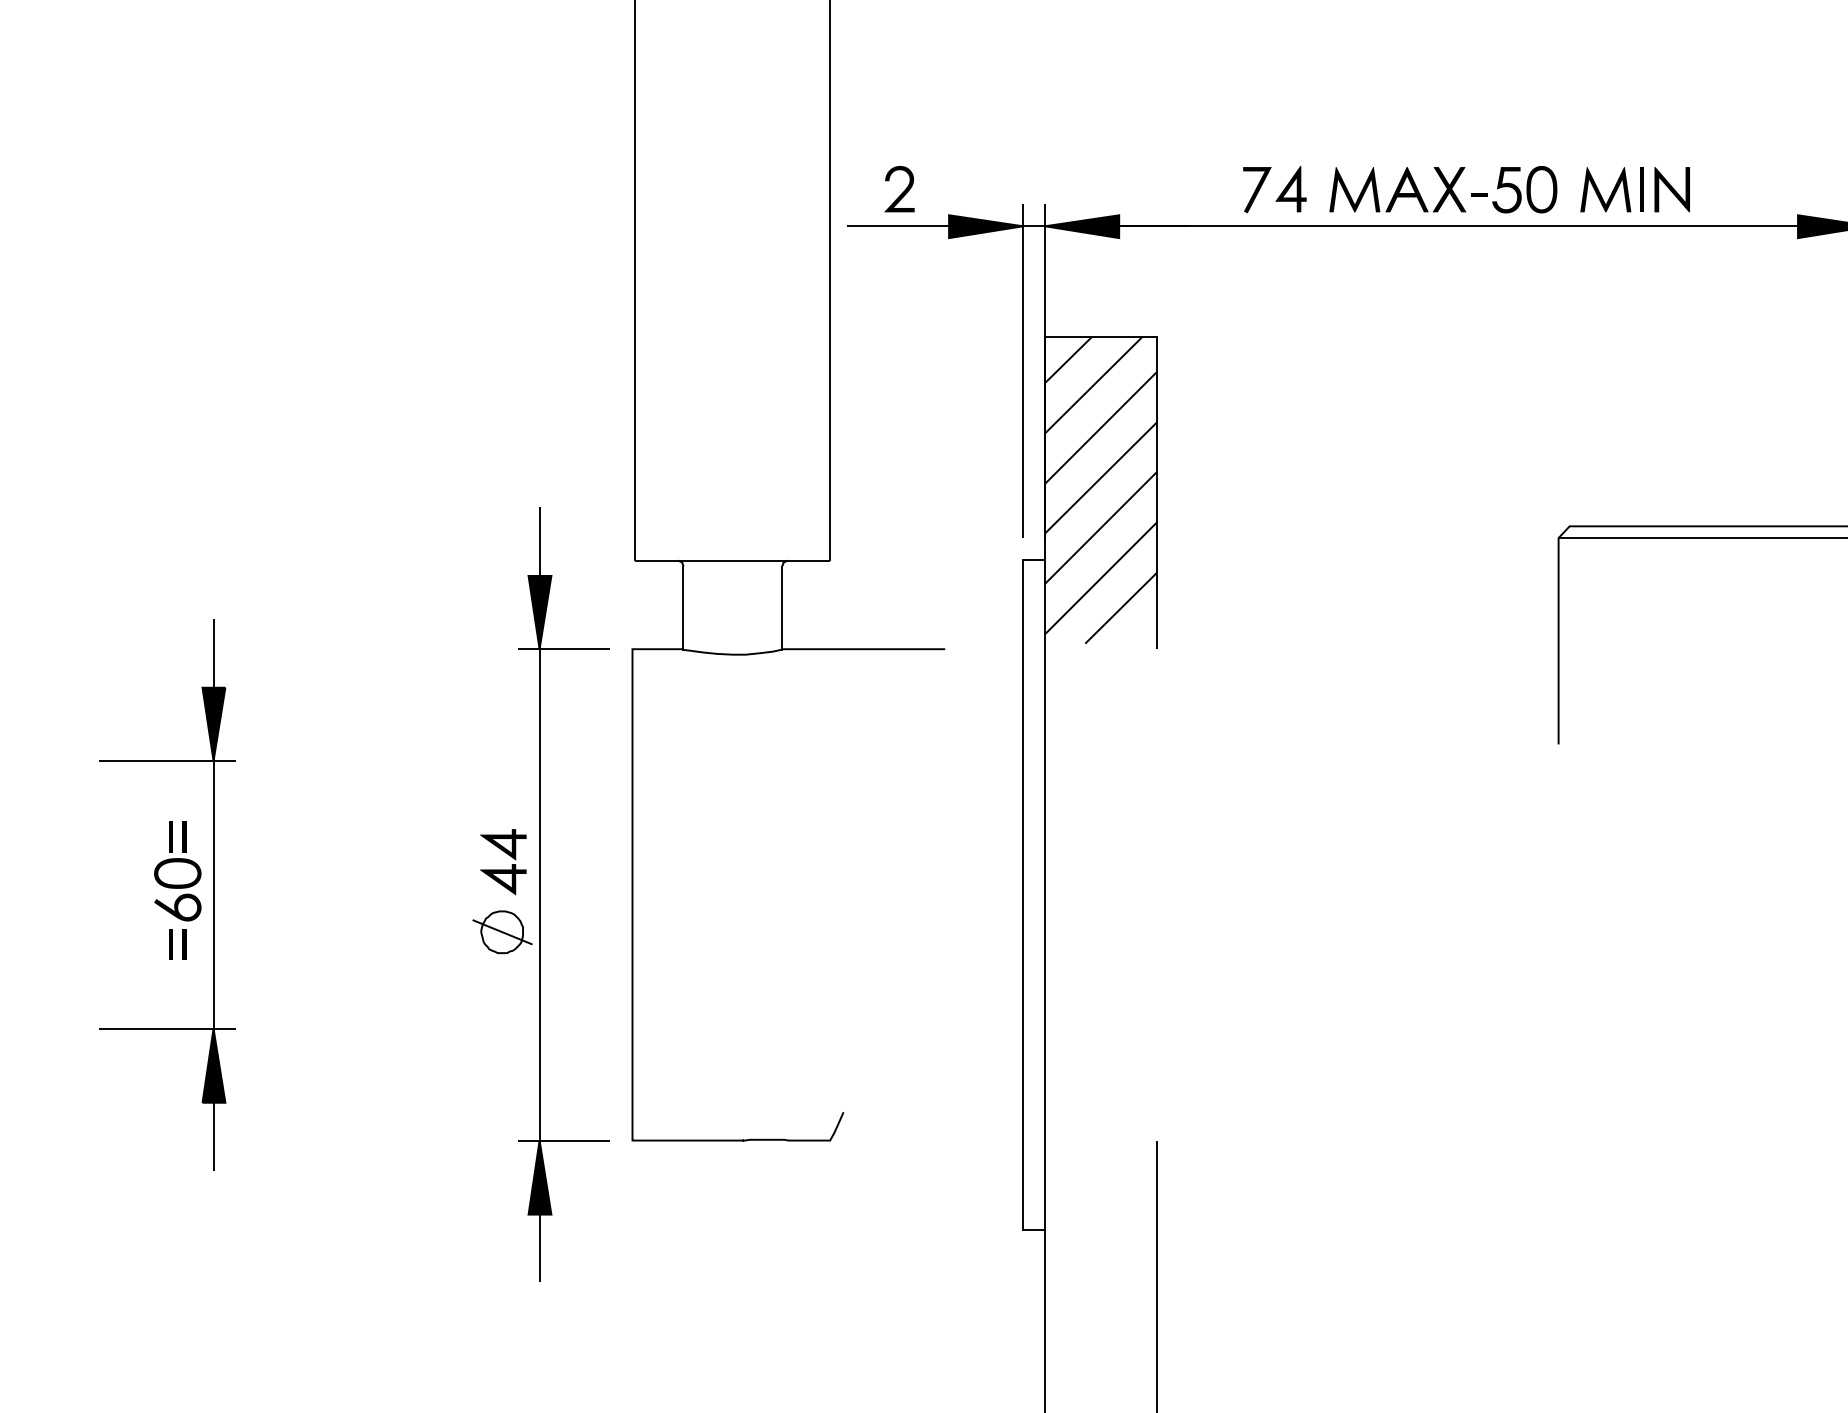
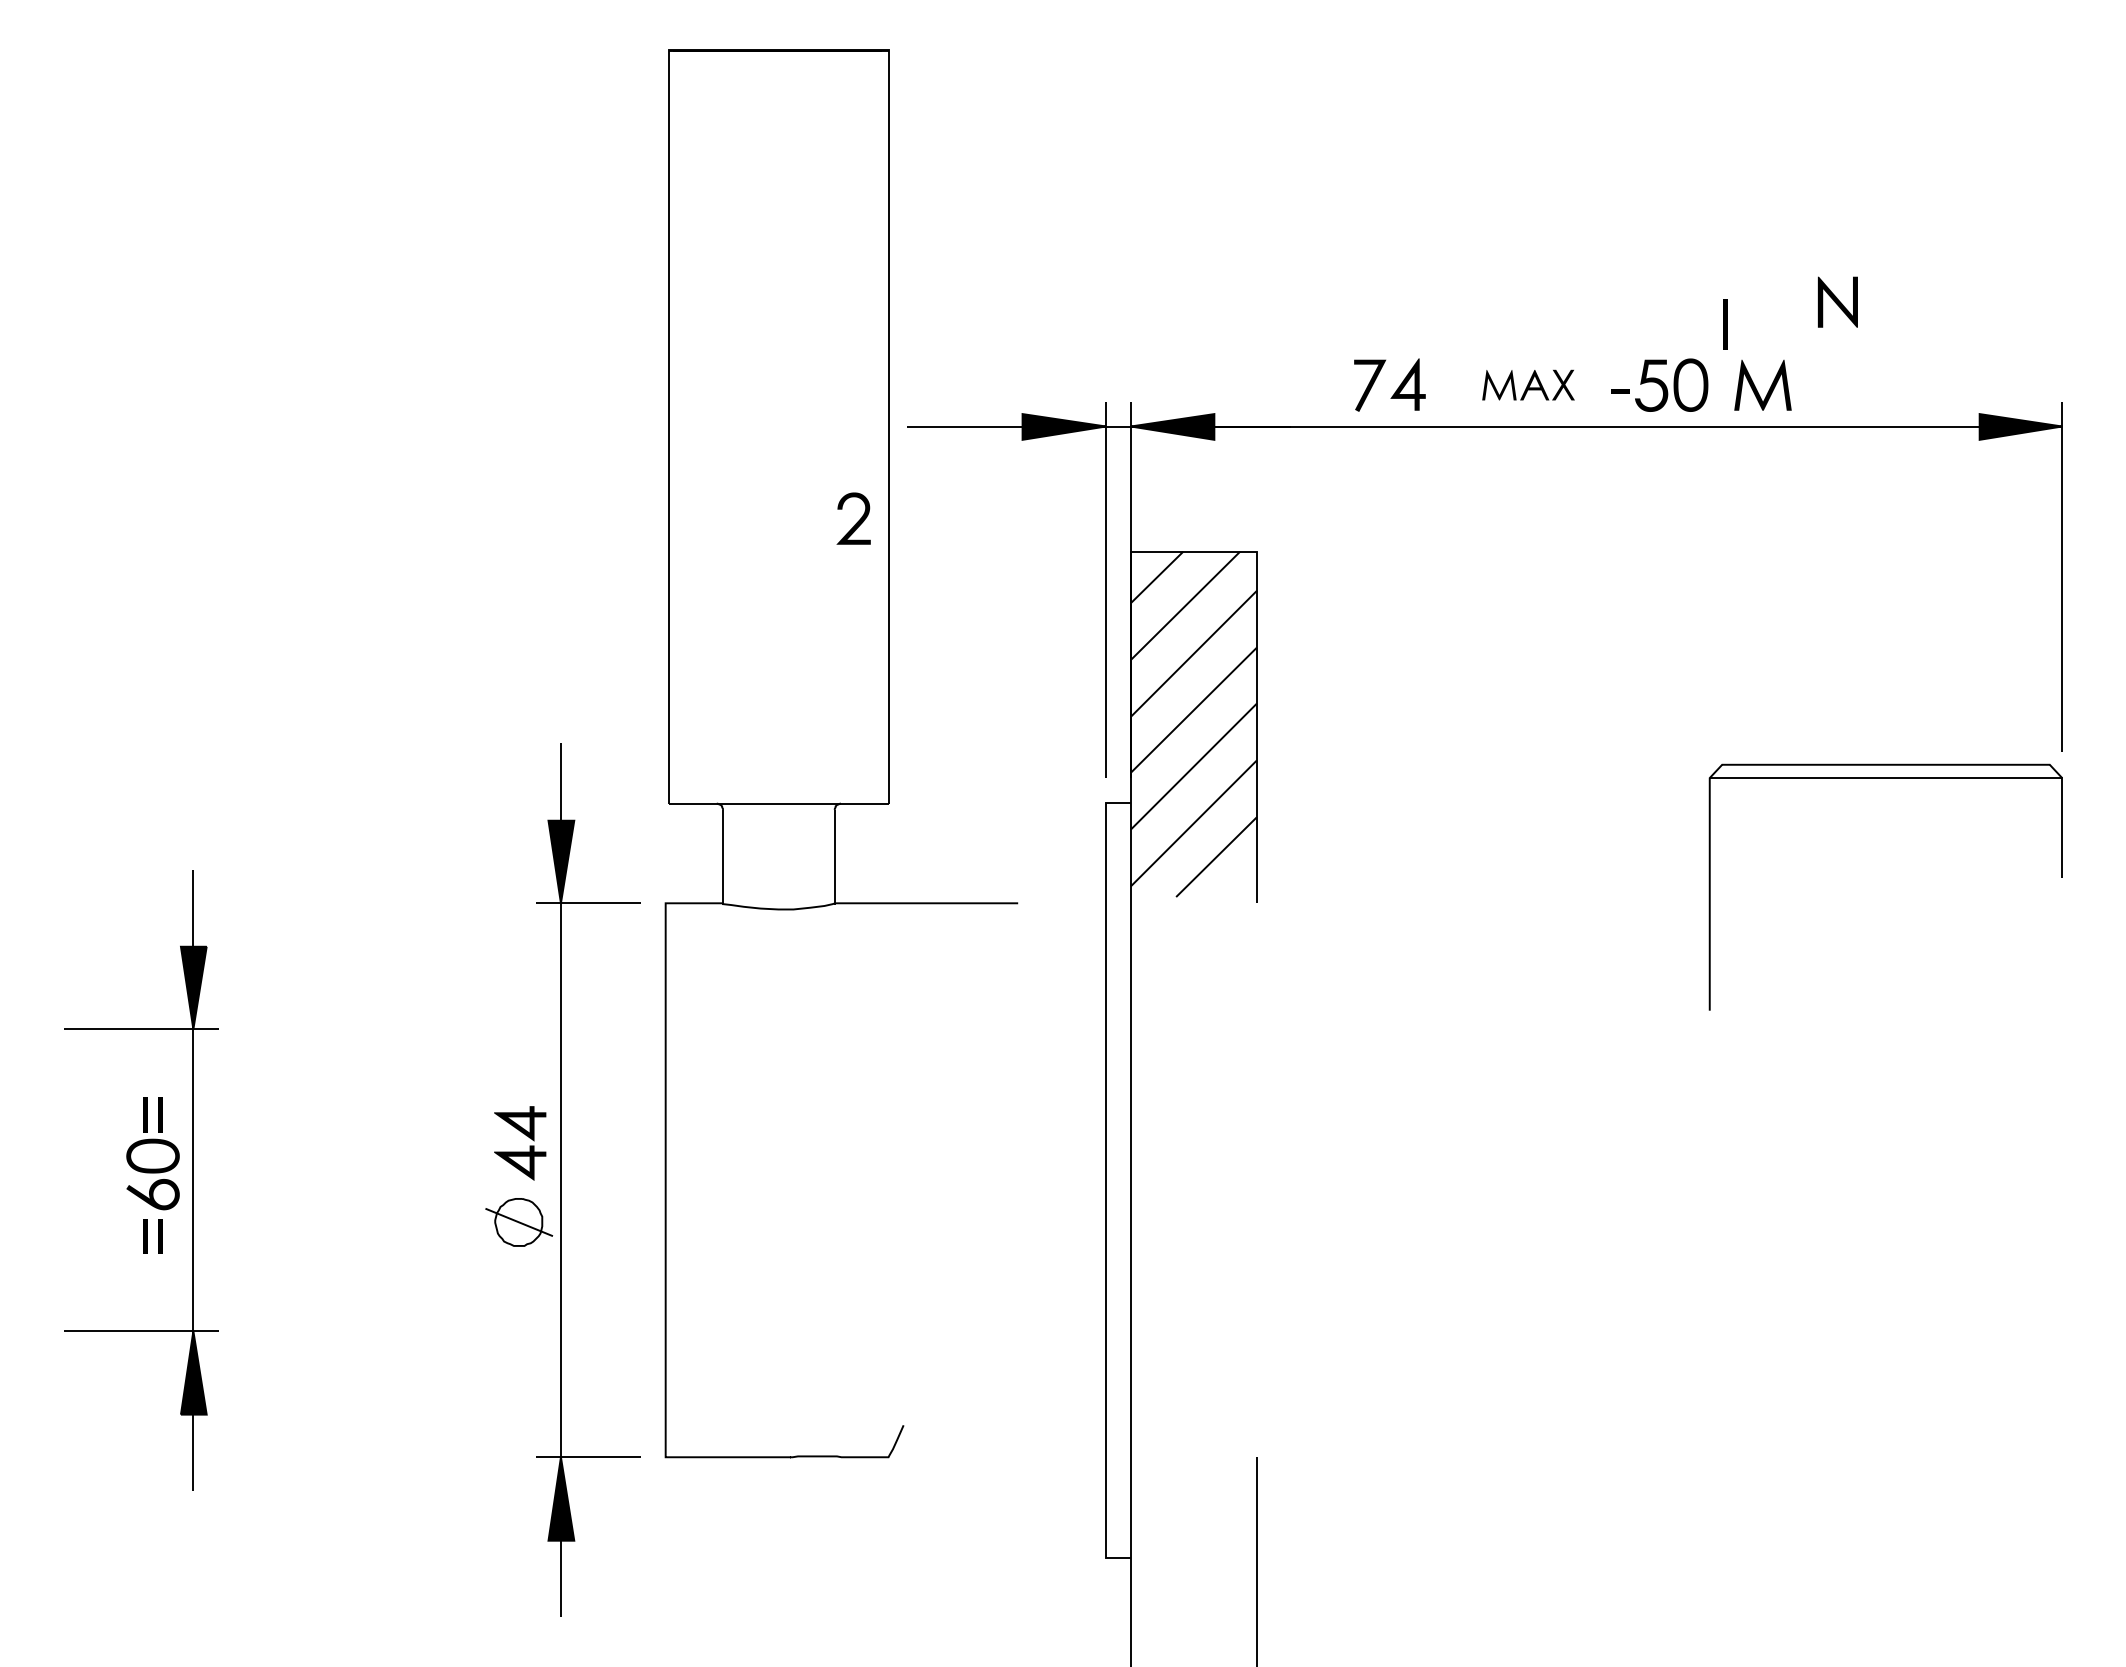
part: (899, 189) -> (853, 518), moved
part: (1397, 189) -> (1528, 384), size x0.6
line: (1641, 189) -> (1725, 324), moved
part: (1671, 189) -> (1837, 301), moved

